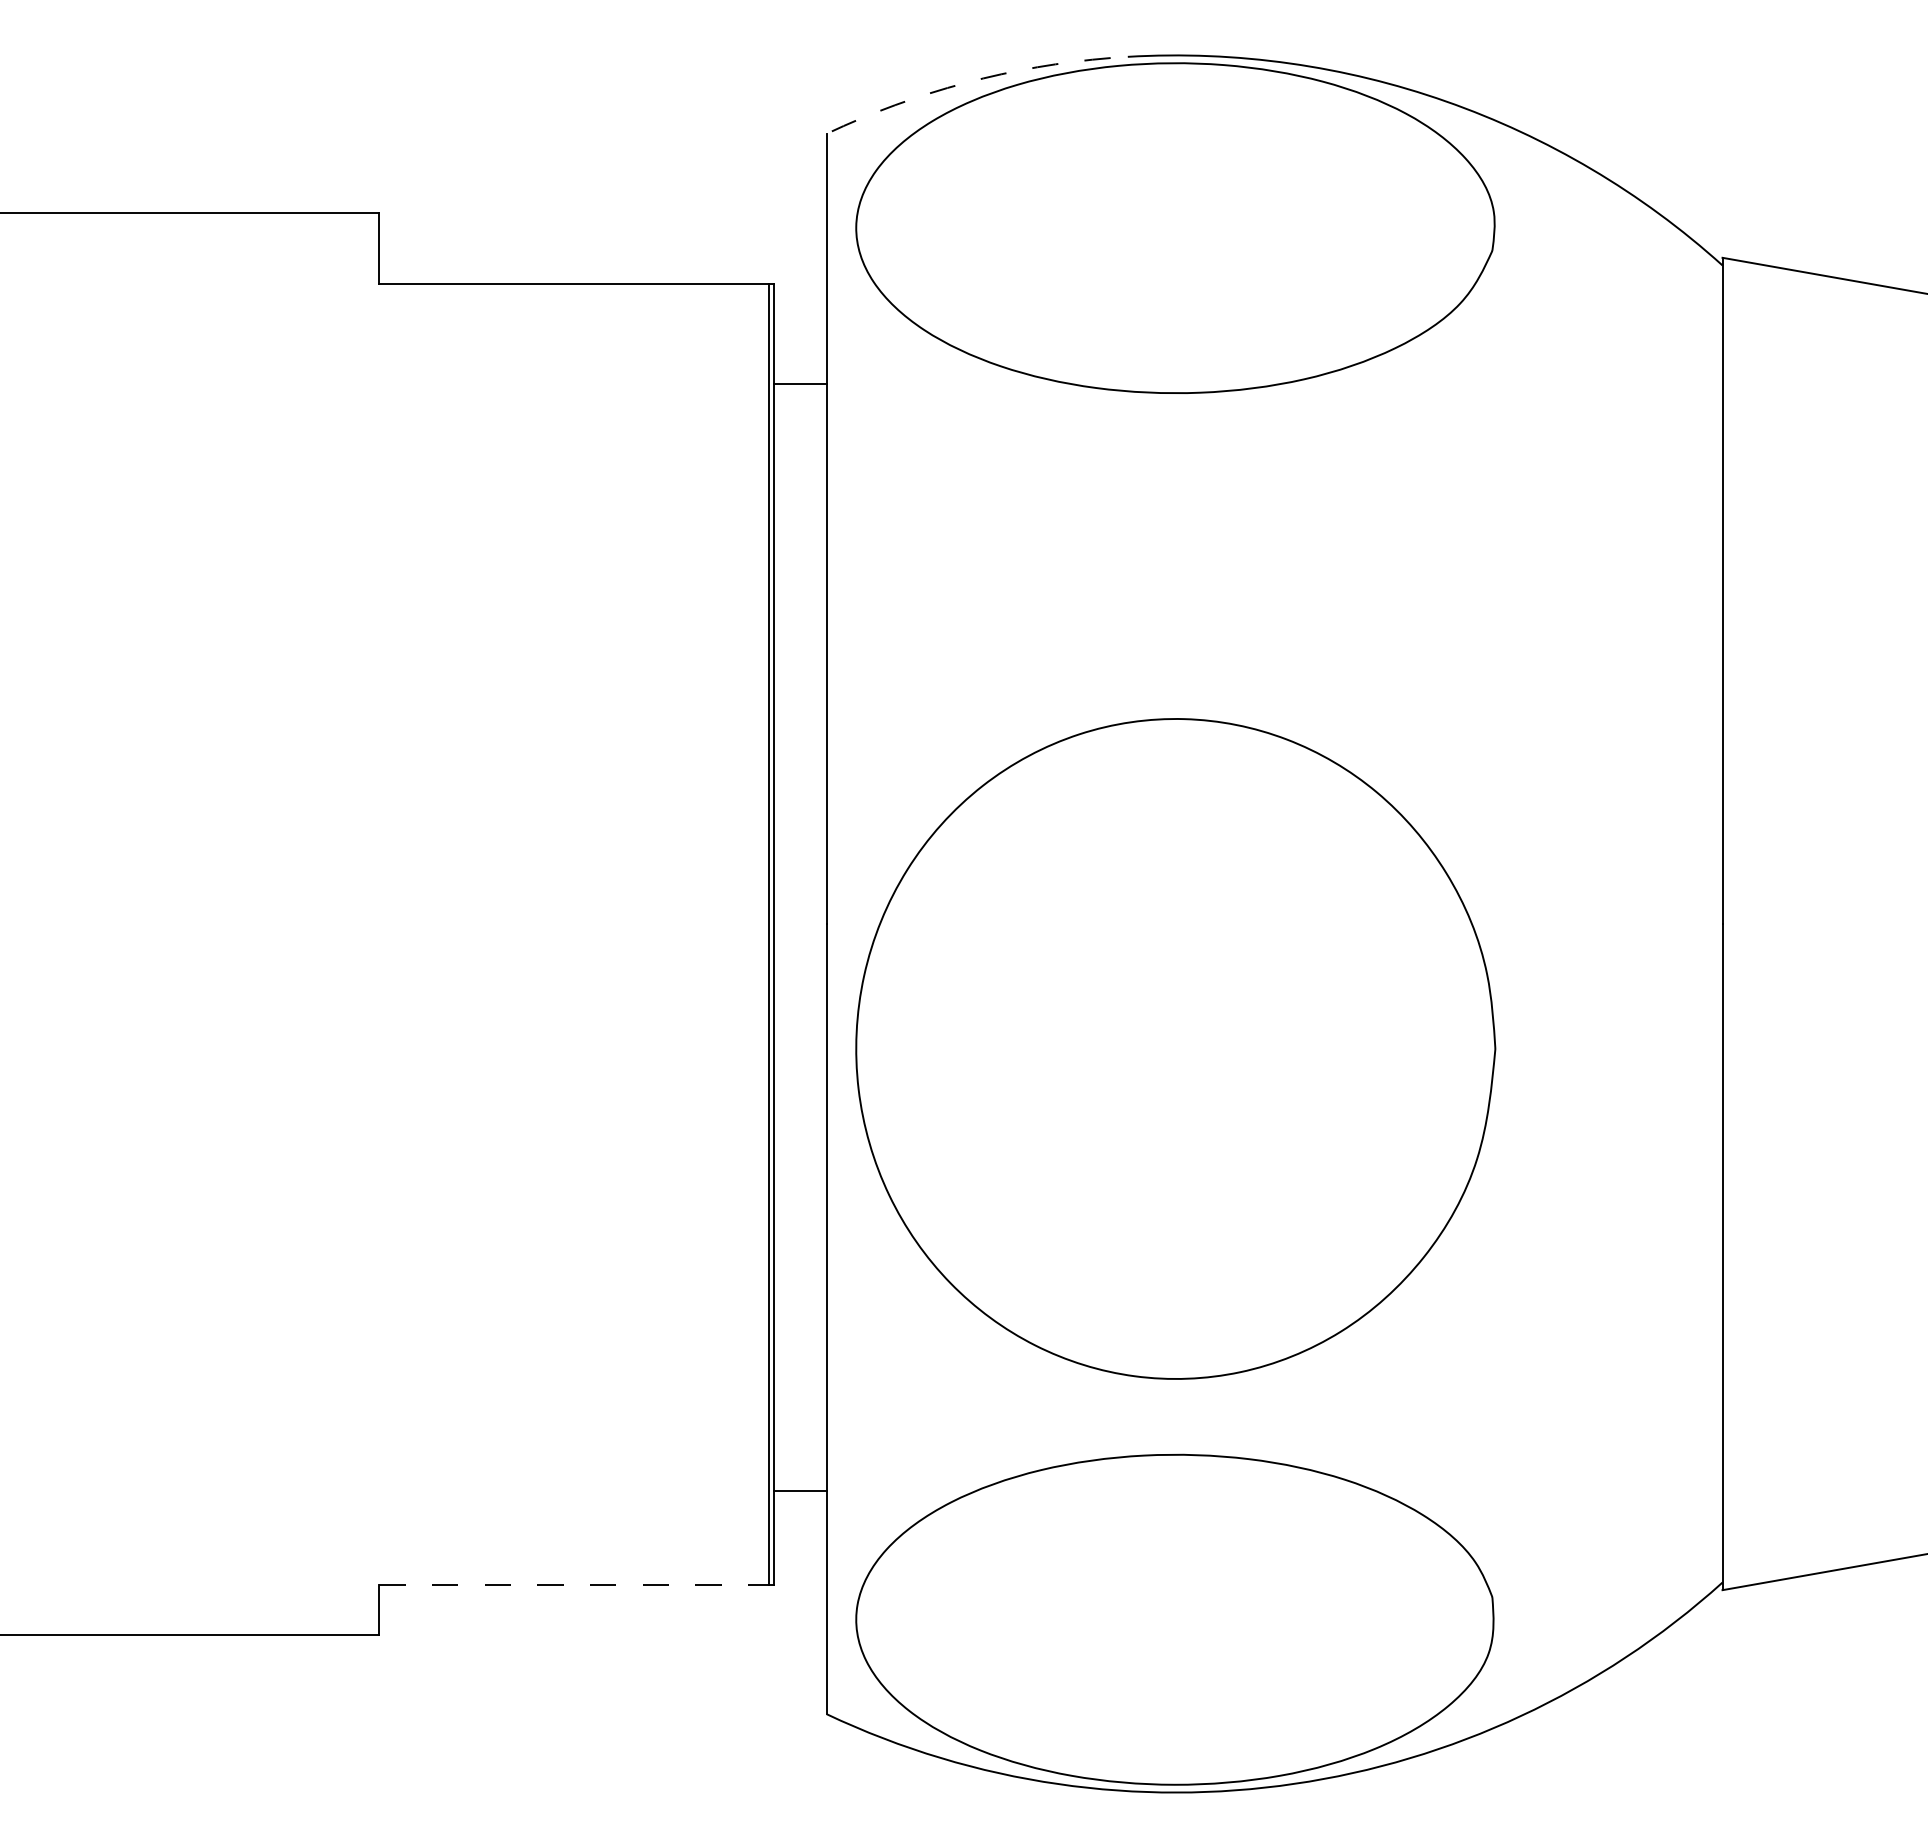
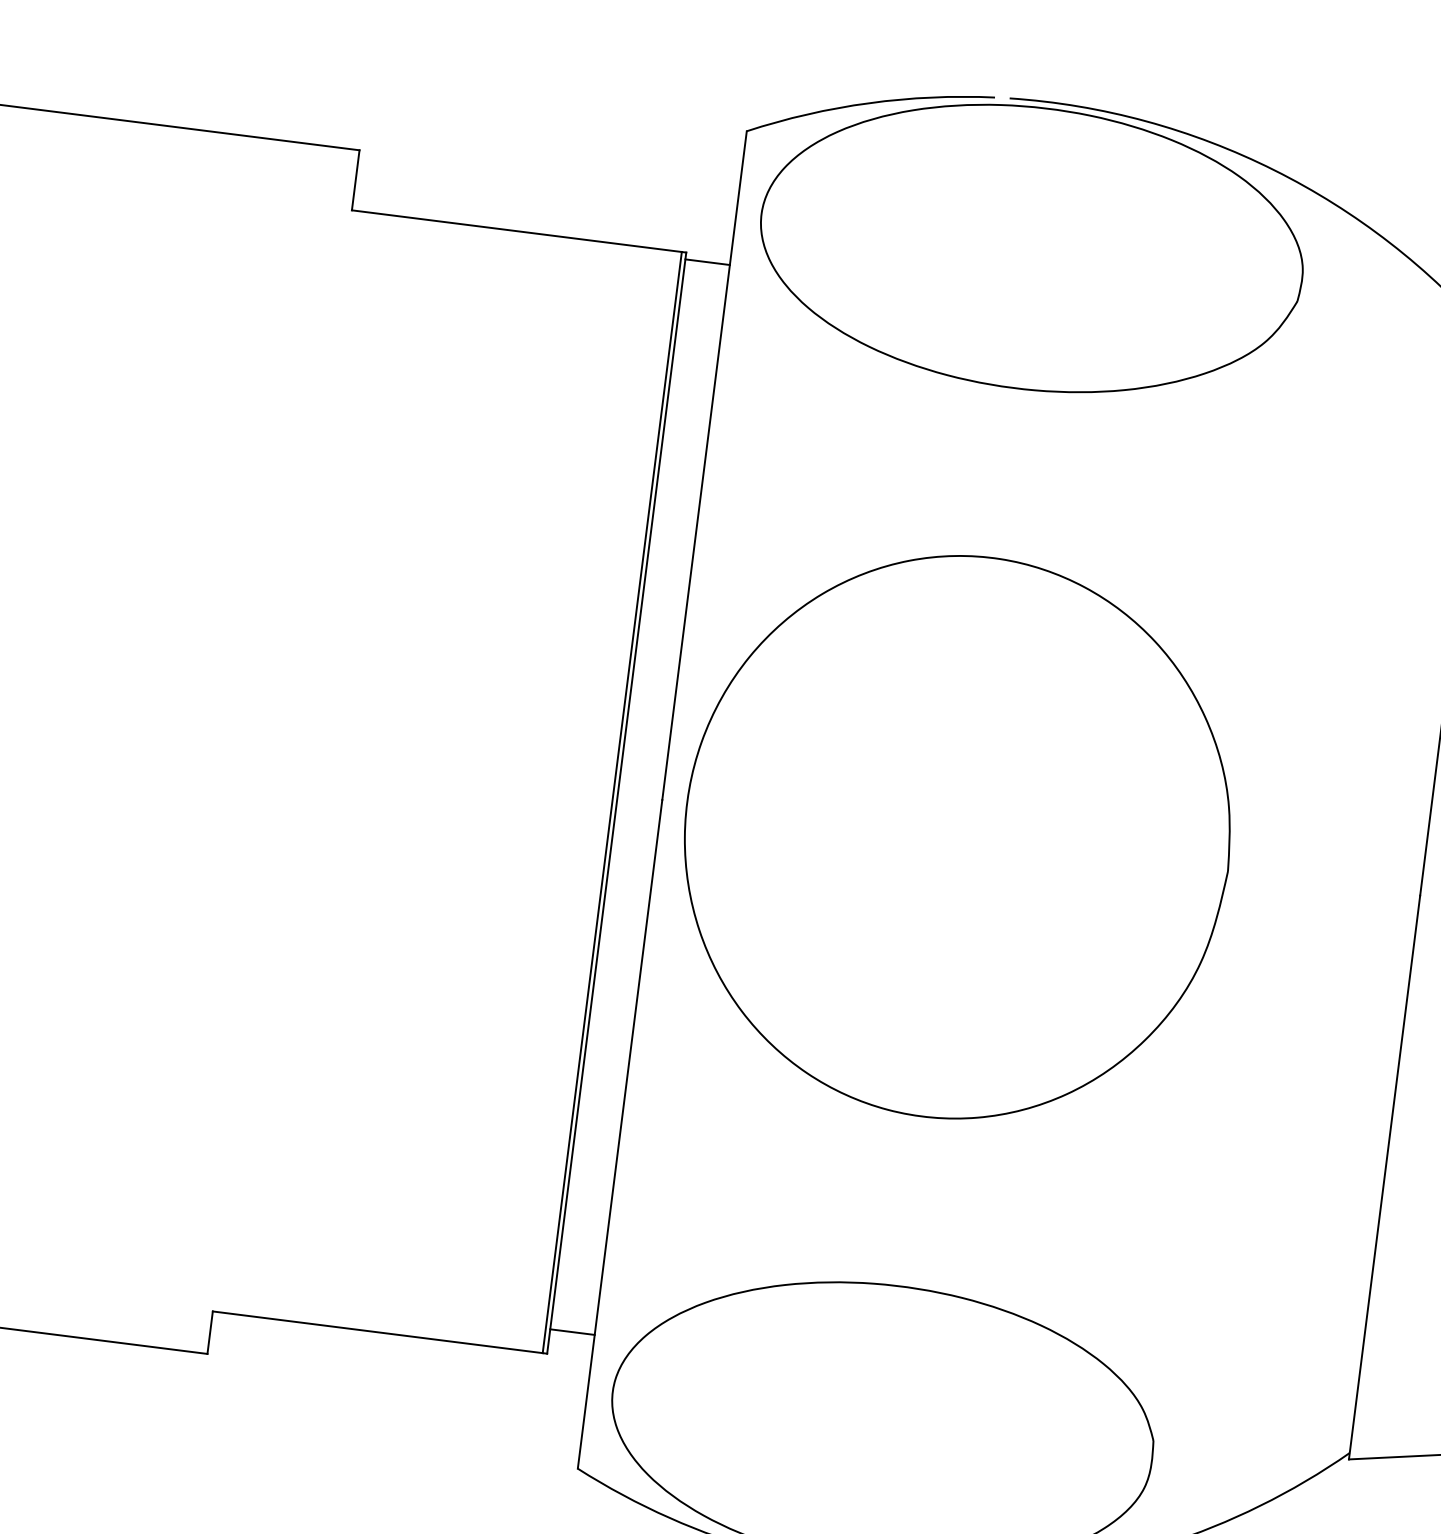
arc: (965, 83) -> (869, 103), dashed -> solid
line: (800, 383) -> (707, 261), moved
part: (1175, 1048) -> (957, 836), moved
line: (800, 1491) -> (572, 1332), moved
line: (574, 1585) -> (378, 1332), dashed -> solid

